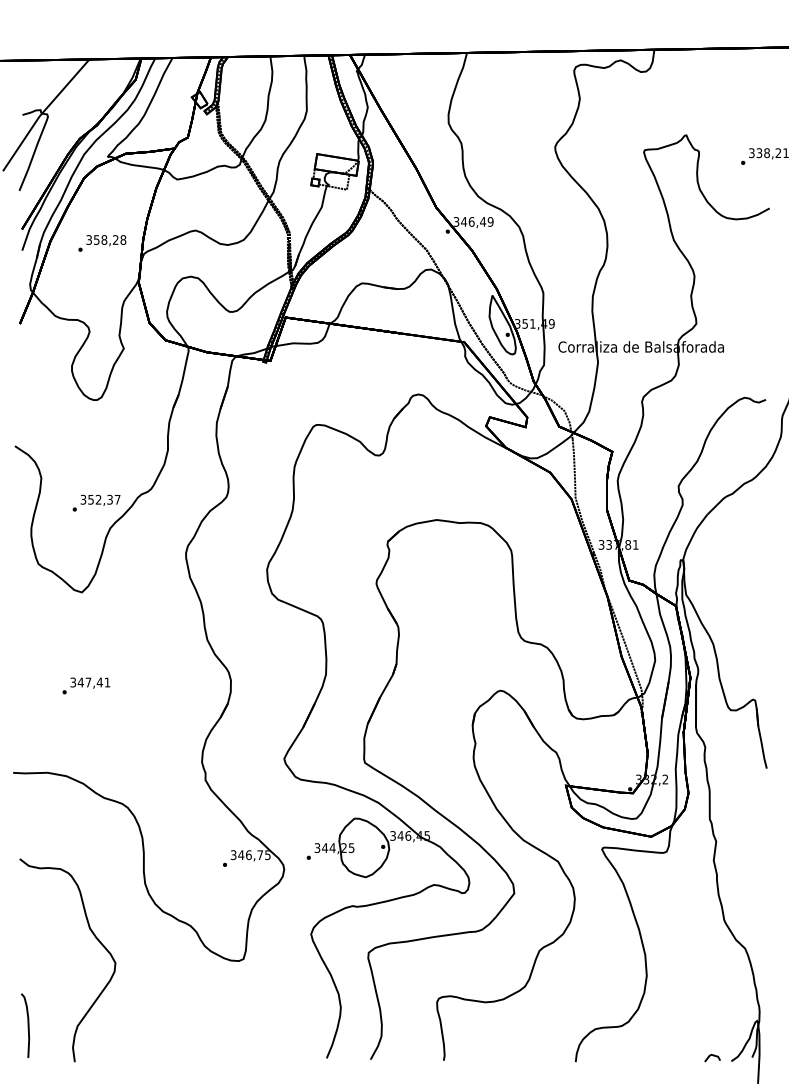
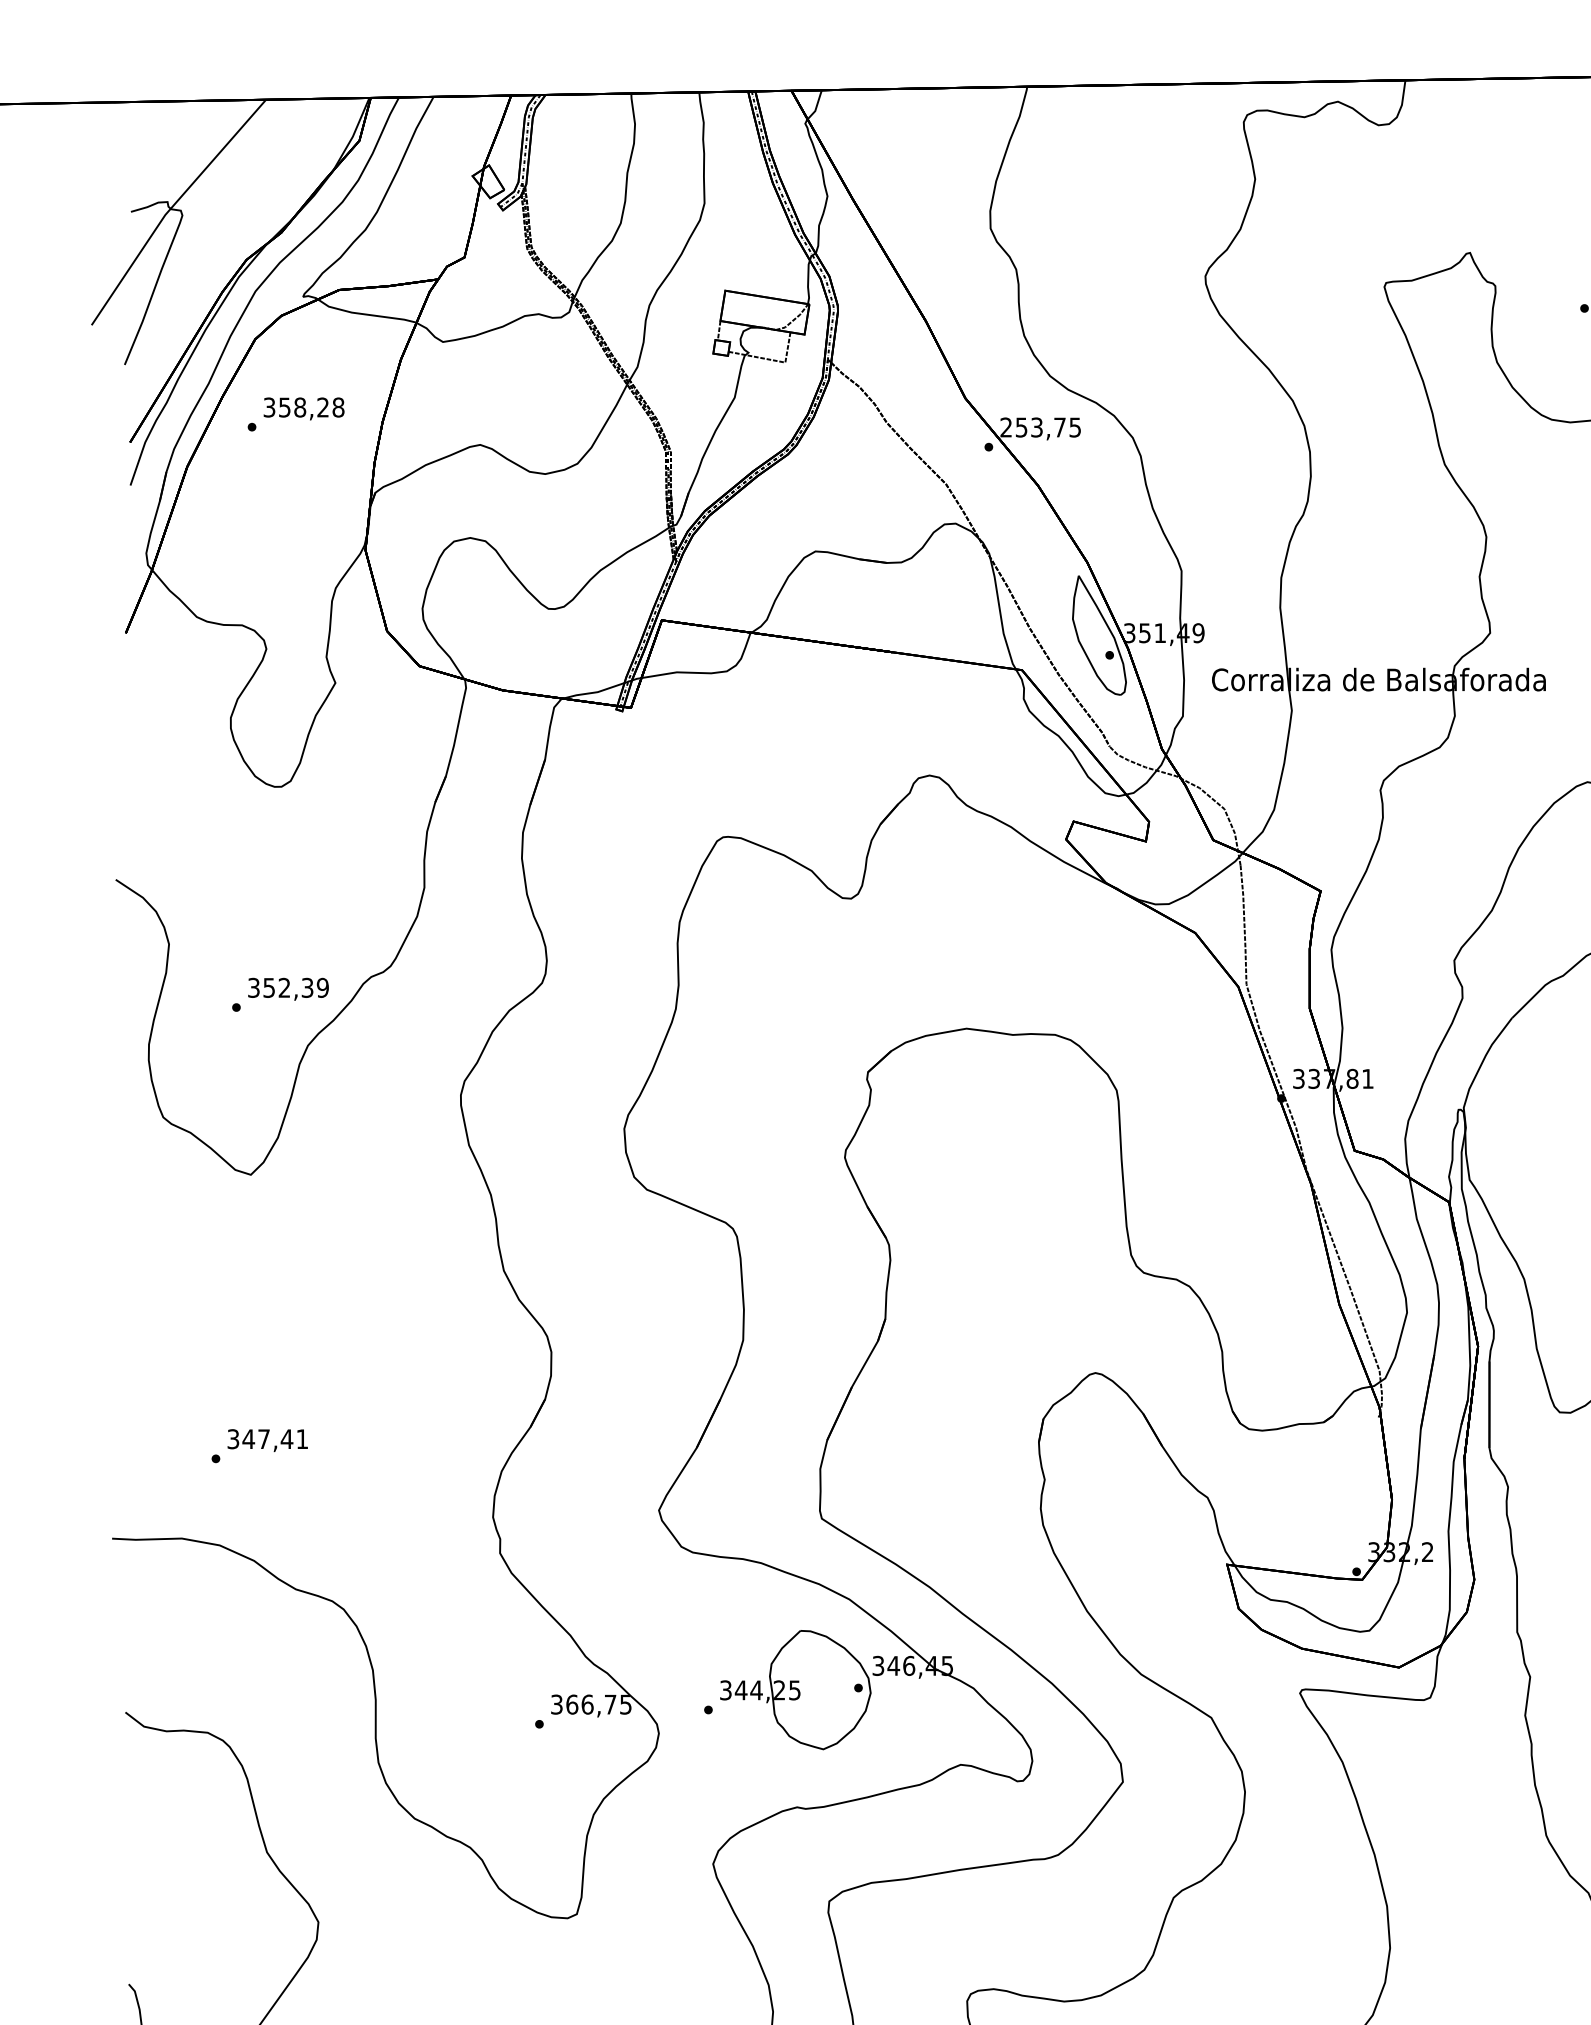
text: (473, 221) -> (1040, 426), 346,49 -> 253,75
text: (102, 243) -> (296, 414), moved
text: (117, 499) -> (322, 987), 352,37 -> 352,39
text: (86, 685) -> (260, 1445), moved
text: (241, 855) -> (572, 1705), 346,75 -> 366,75

